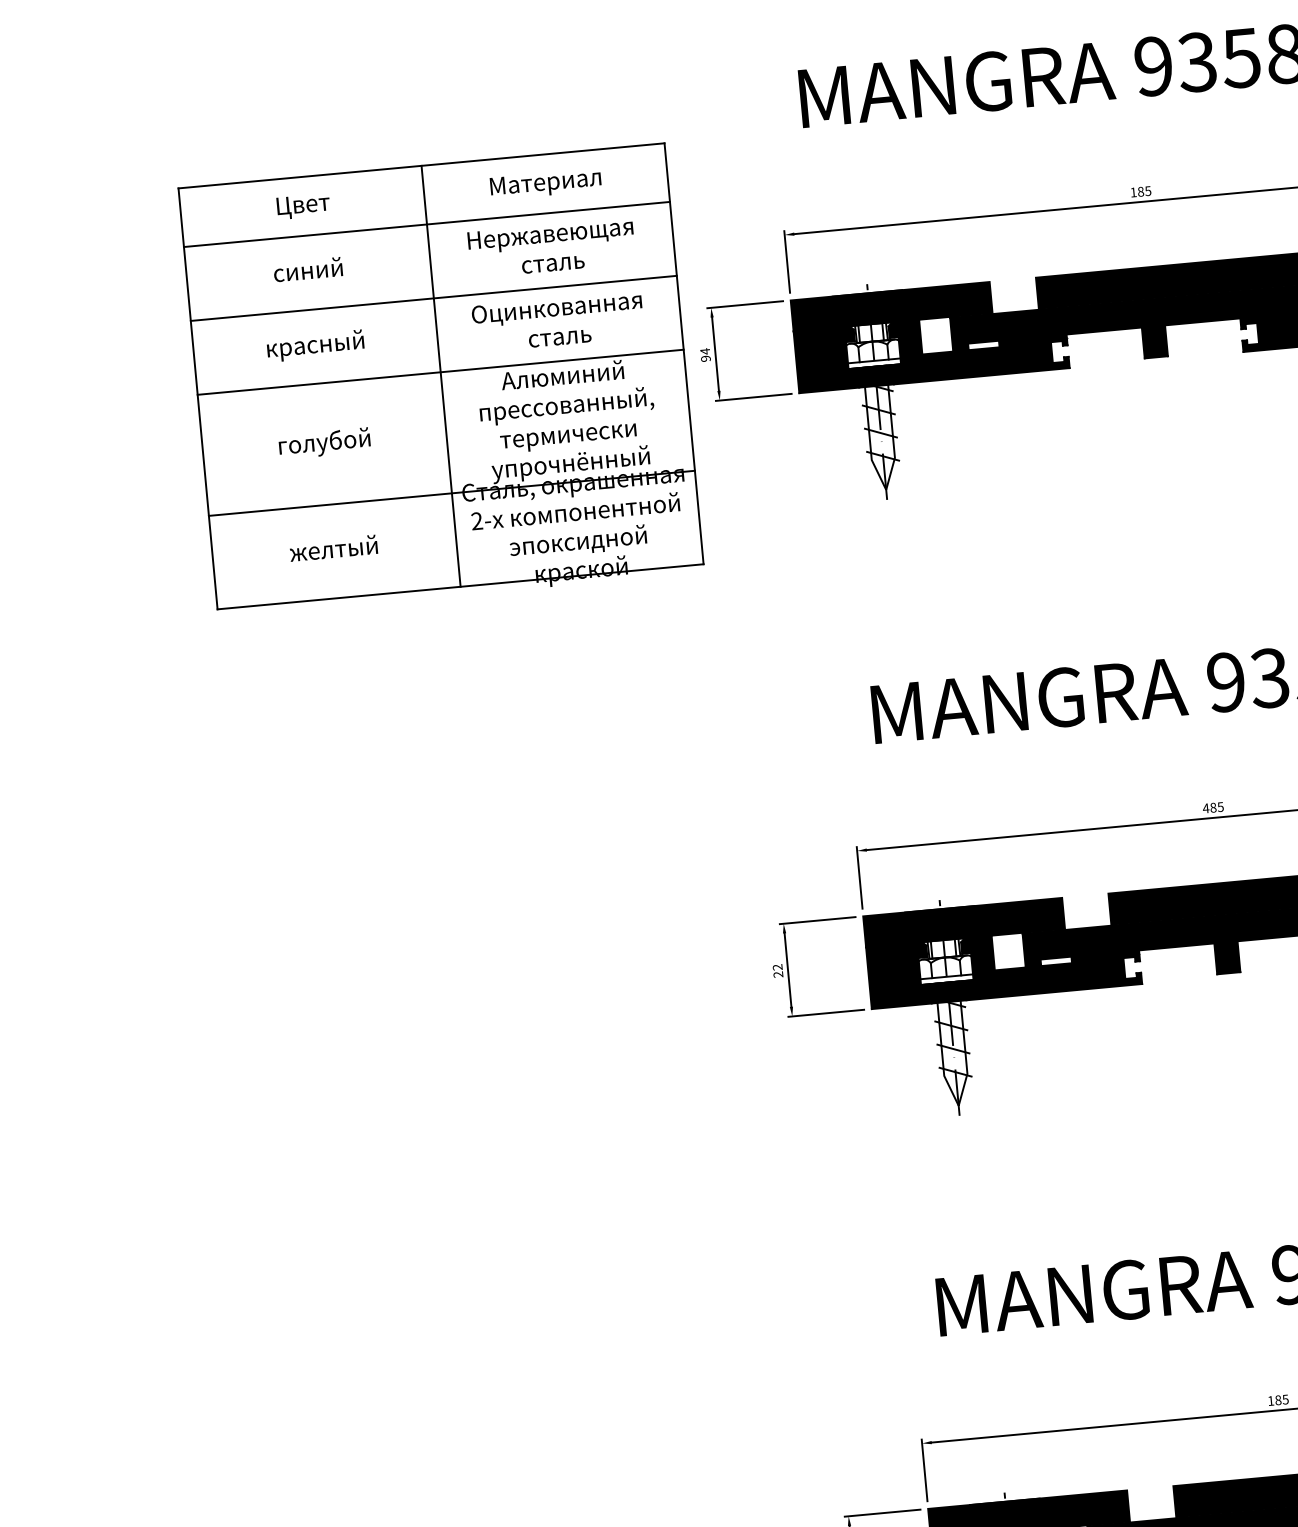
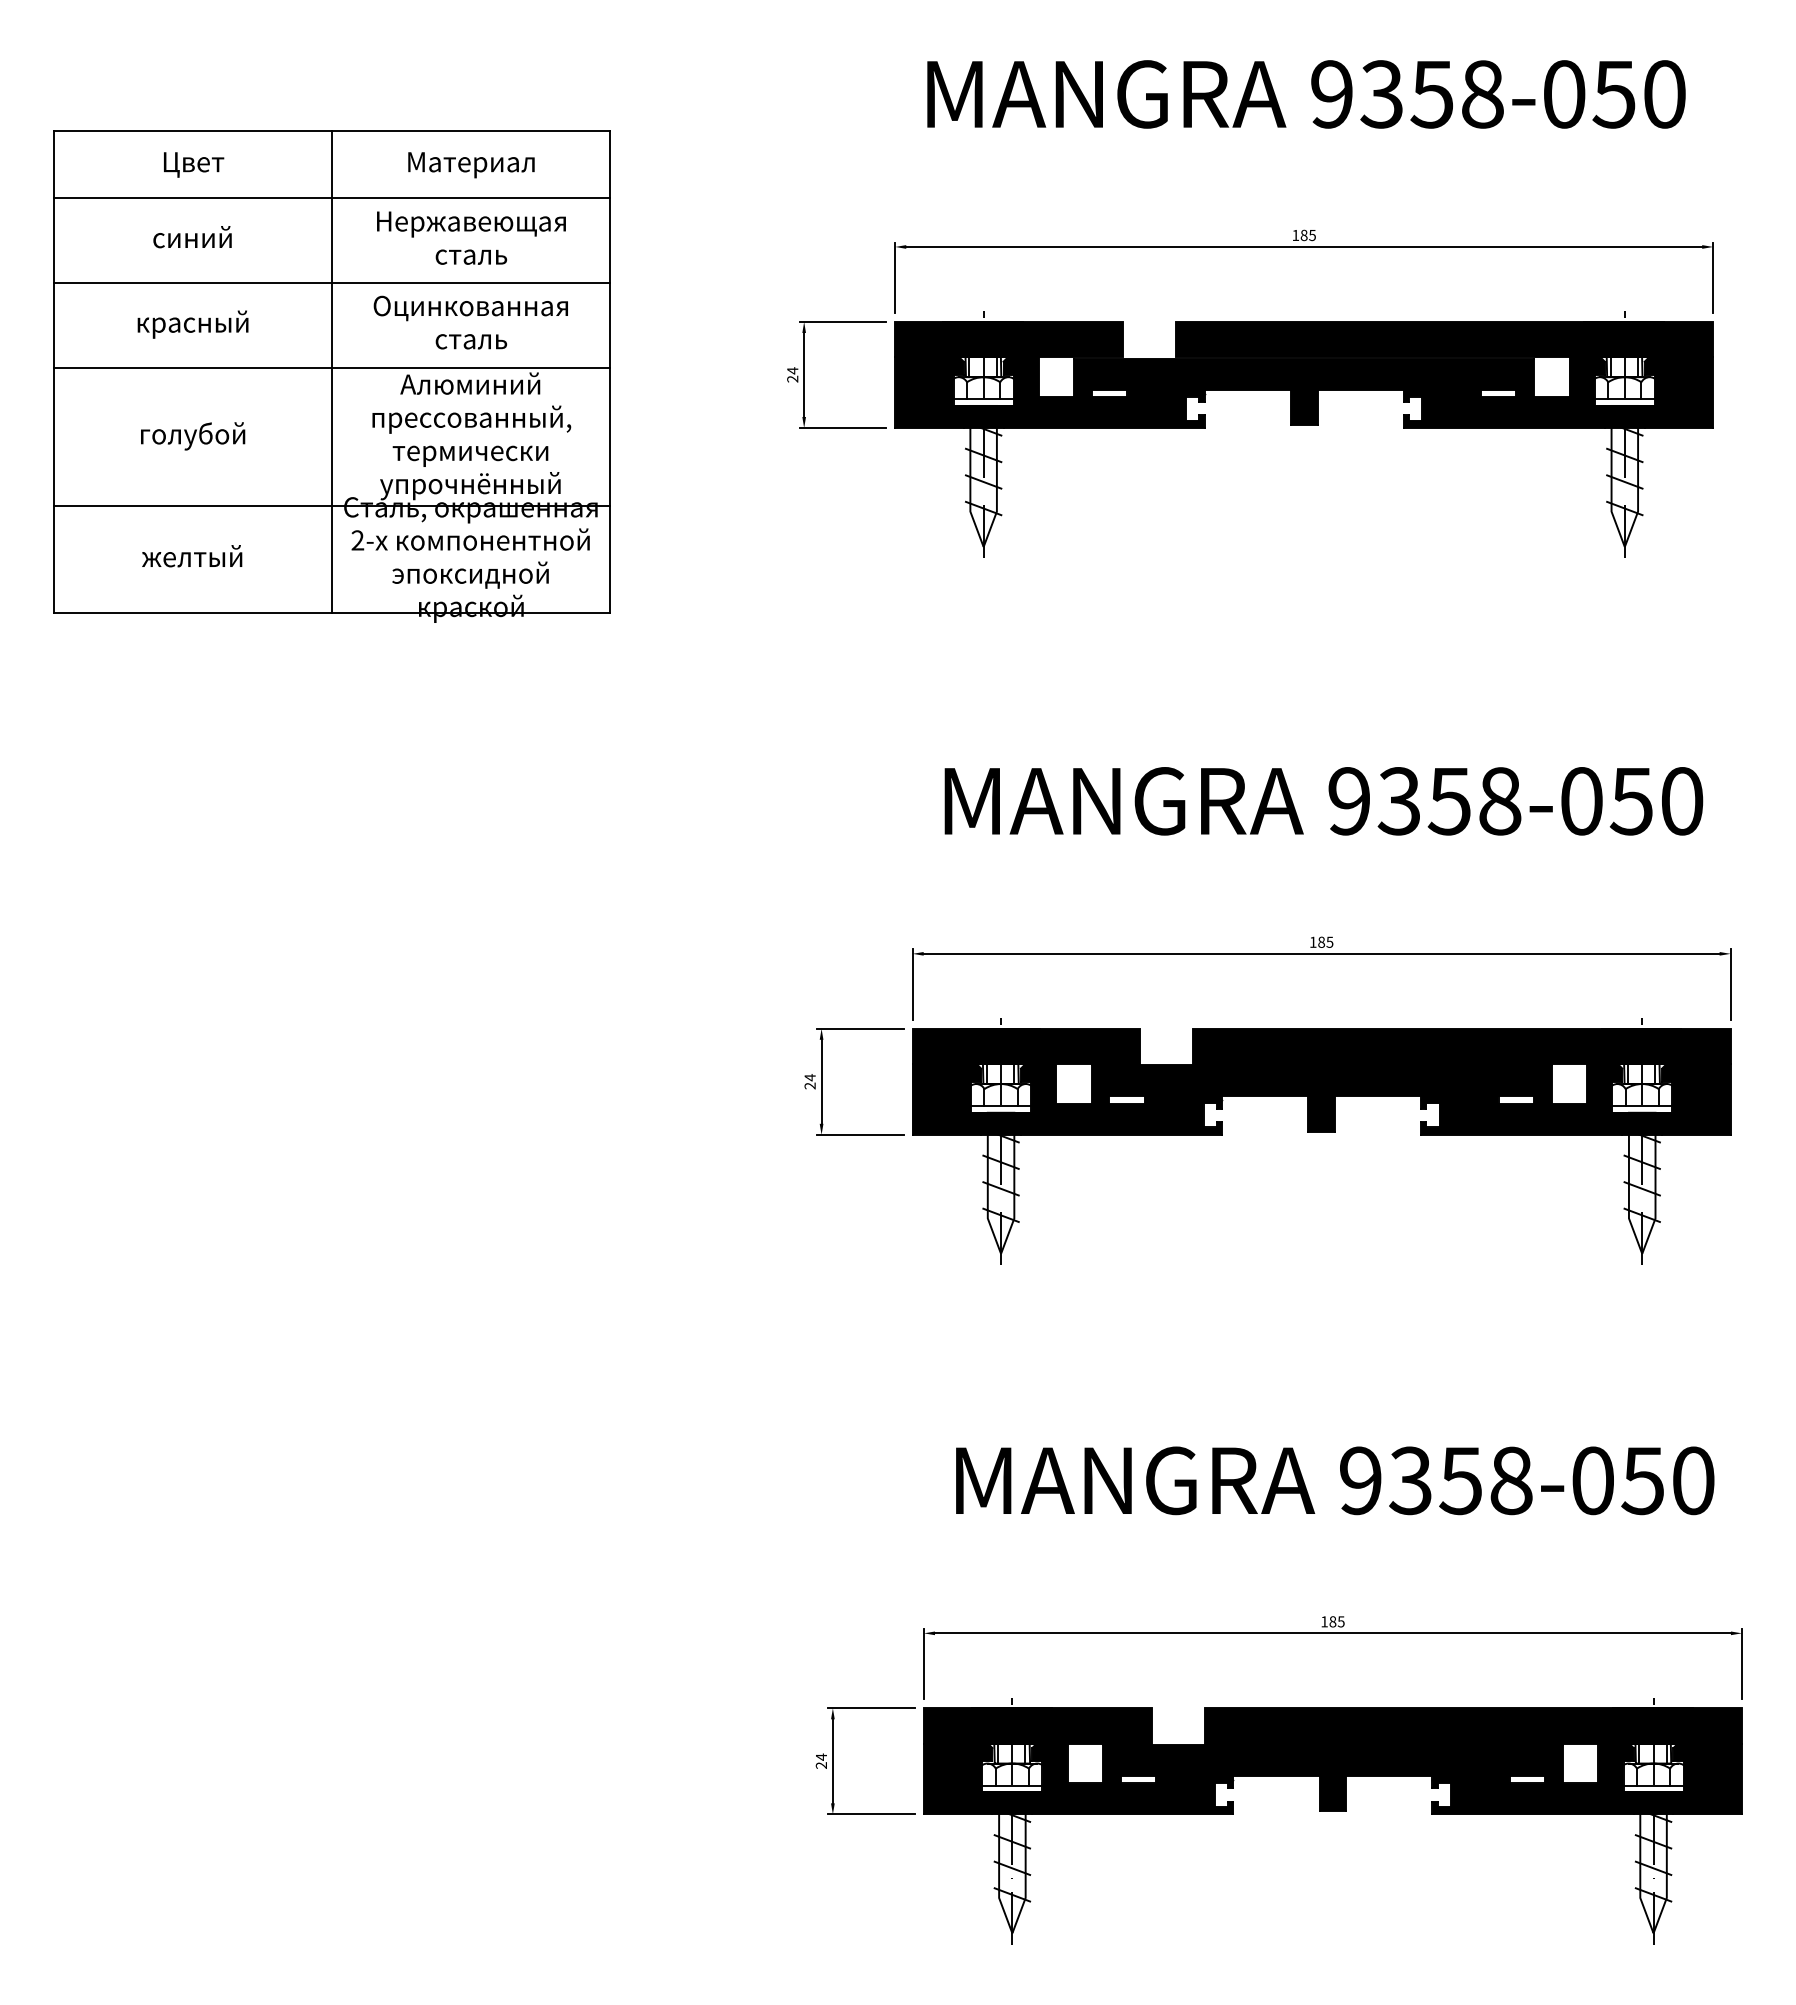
text: (705, 358) -> (792, 378), 94 -> 24
part: (440, 380) -> (331, 376), moved
text: (1205, 807) -> (1312, 941), 485 -> 185
text: (777, 967) -> (809, 1077), 22 -> 24

